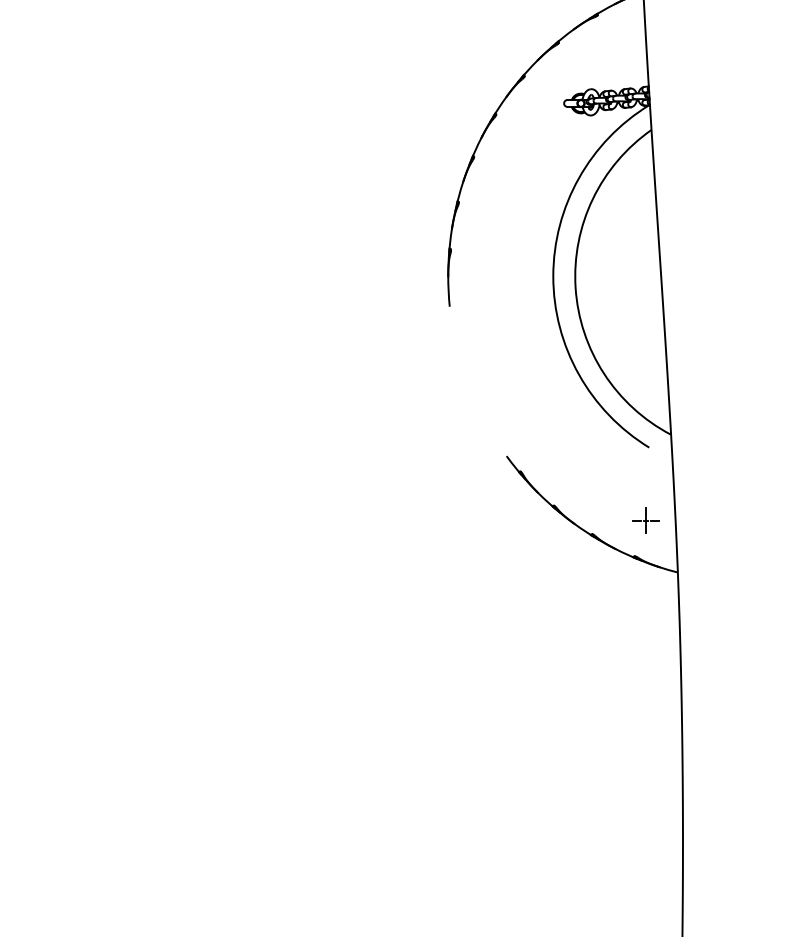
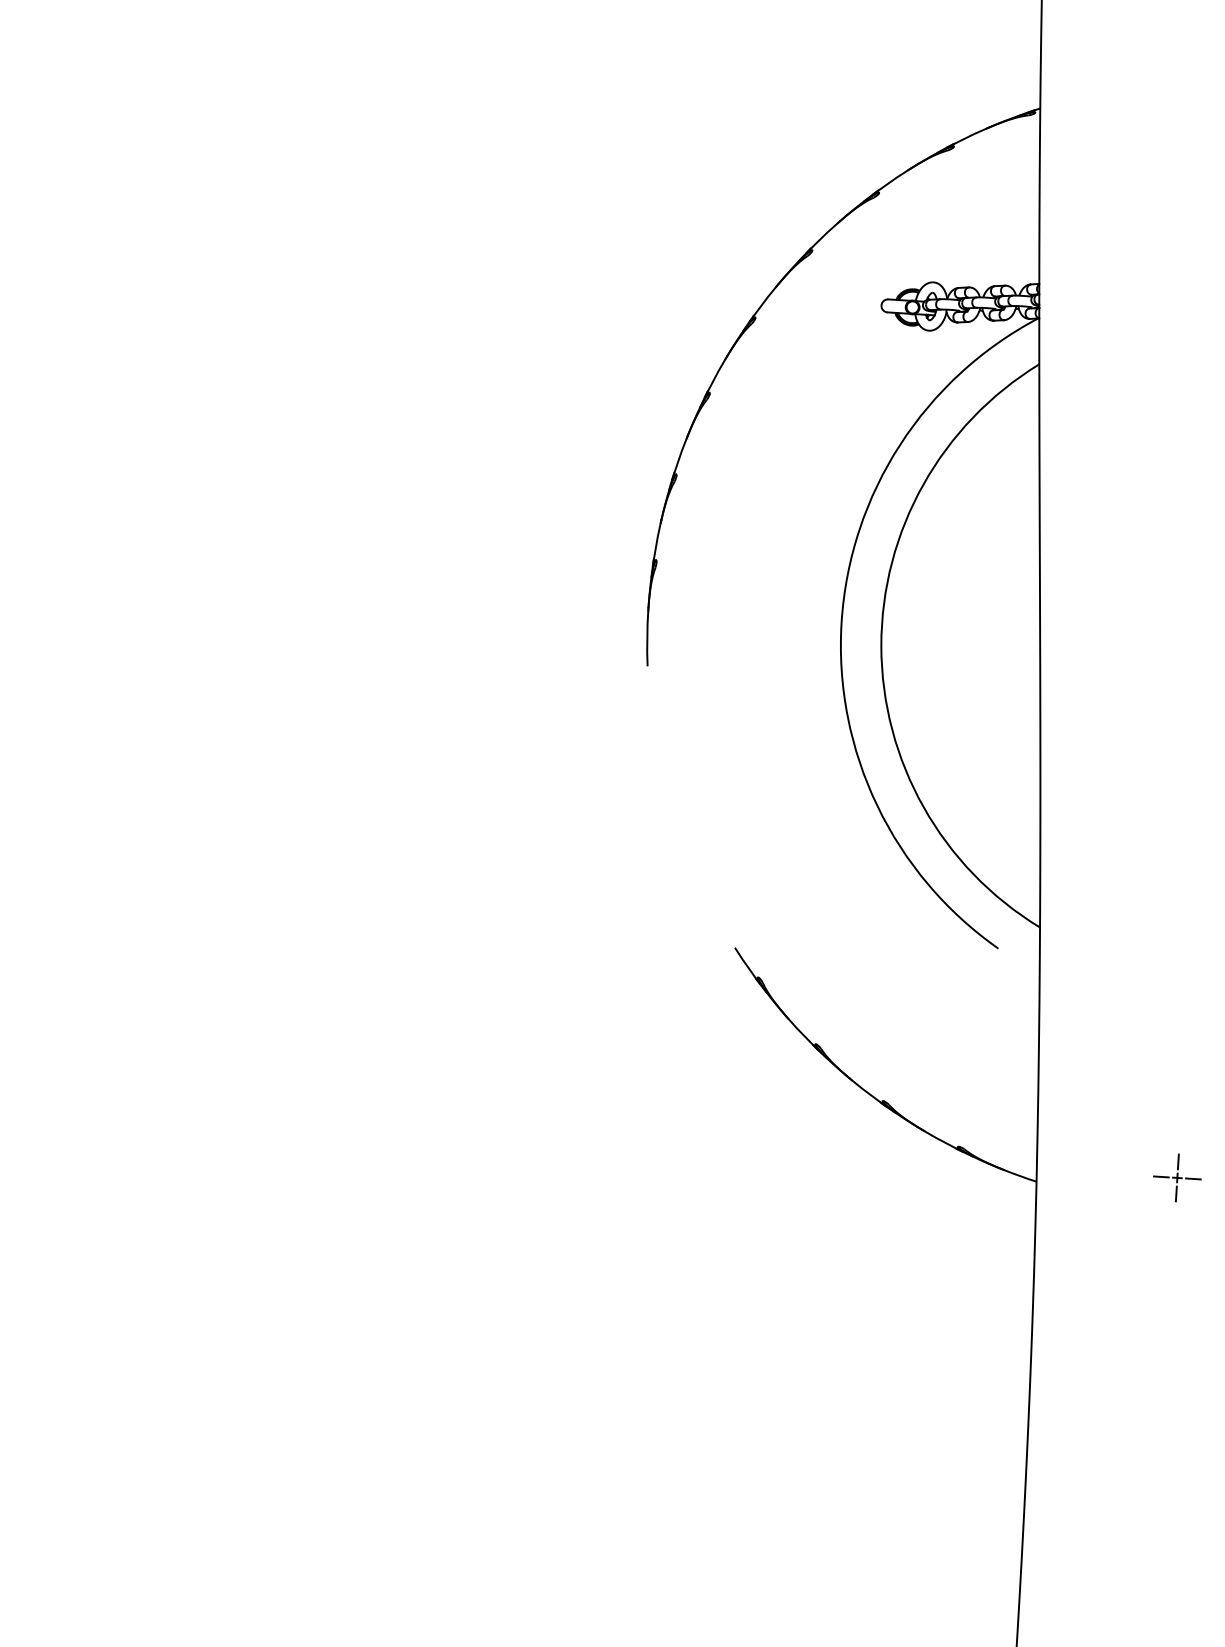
part: (645, 520) -> (1176, 1177), moved

